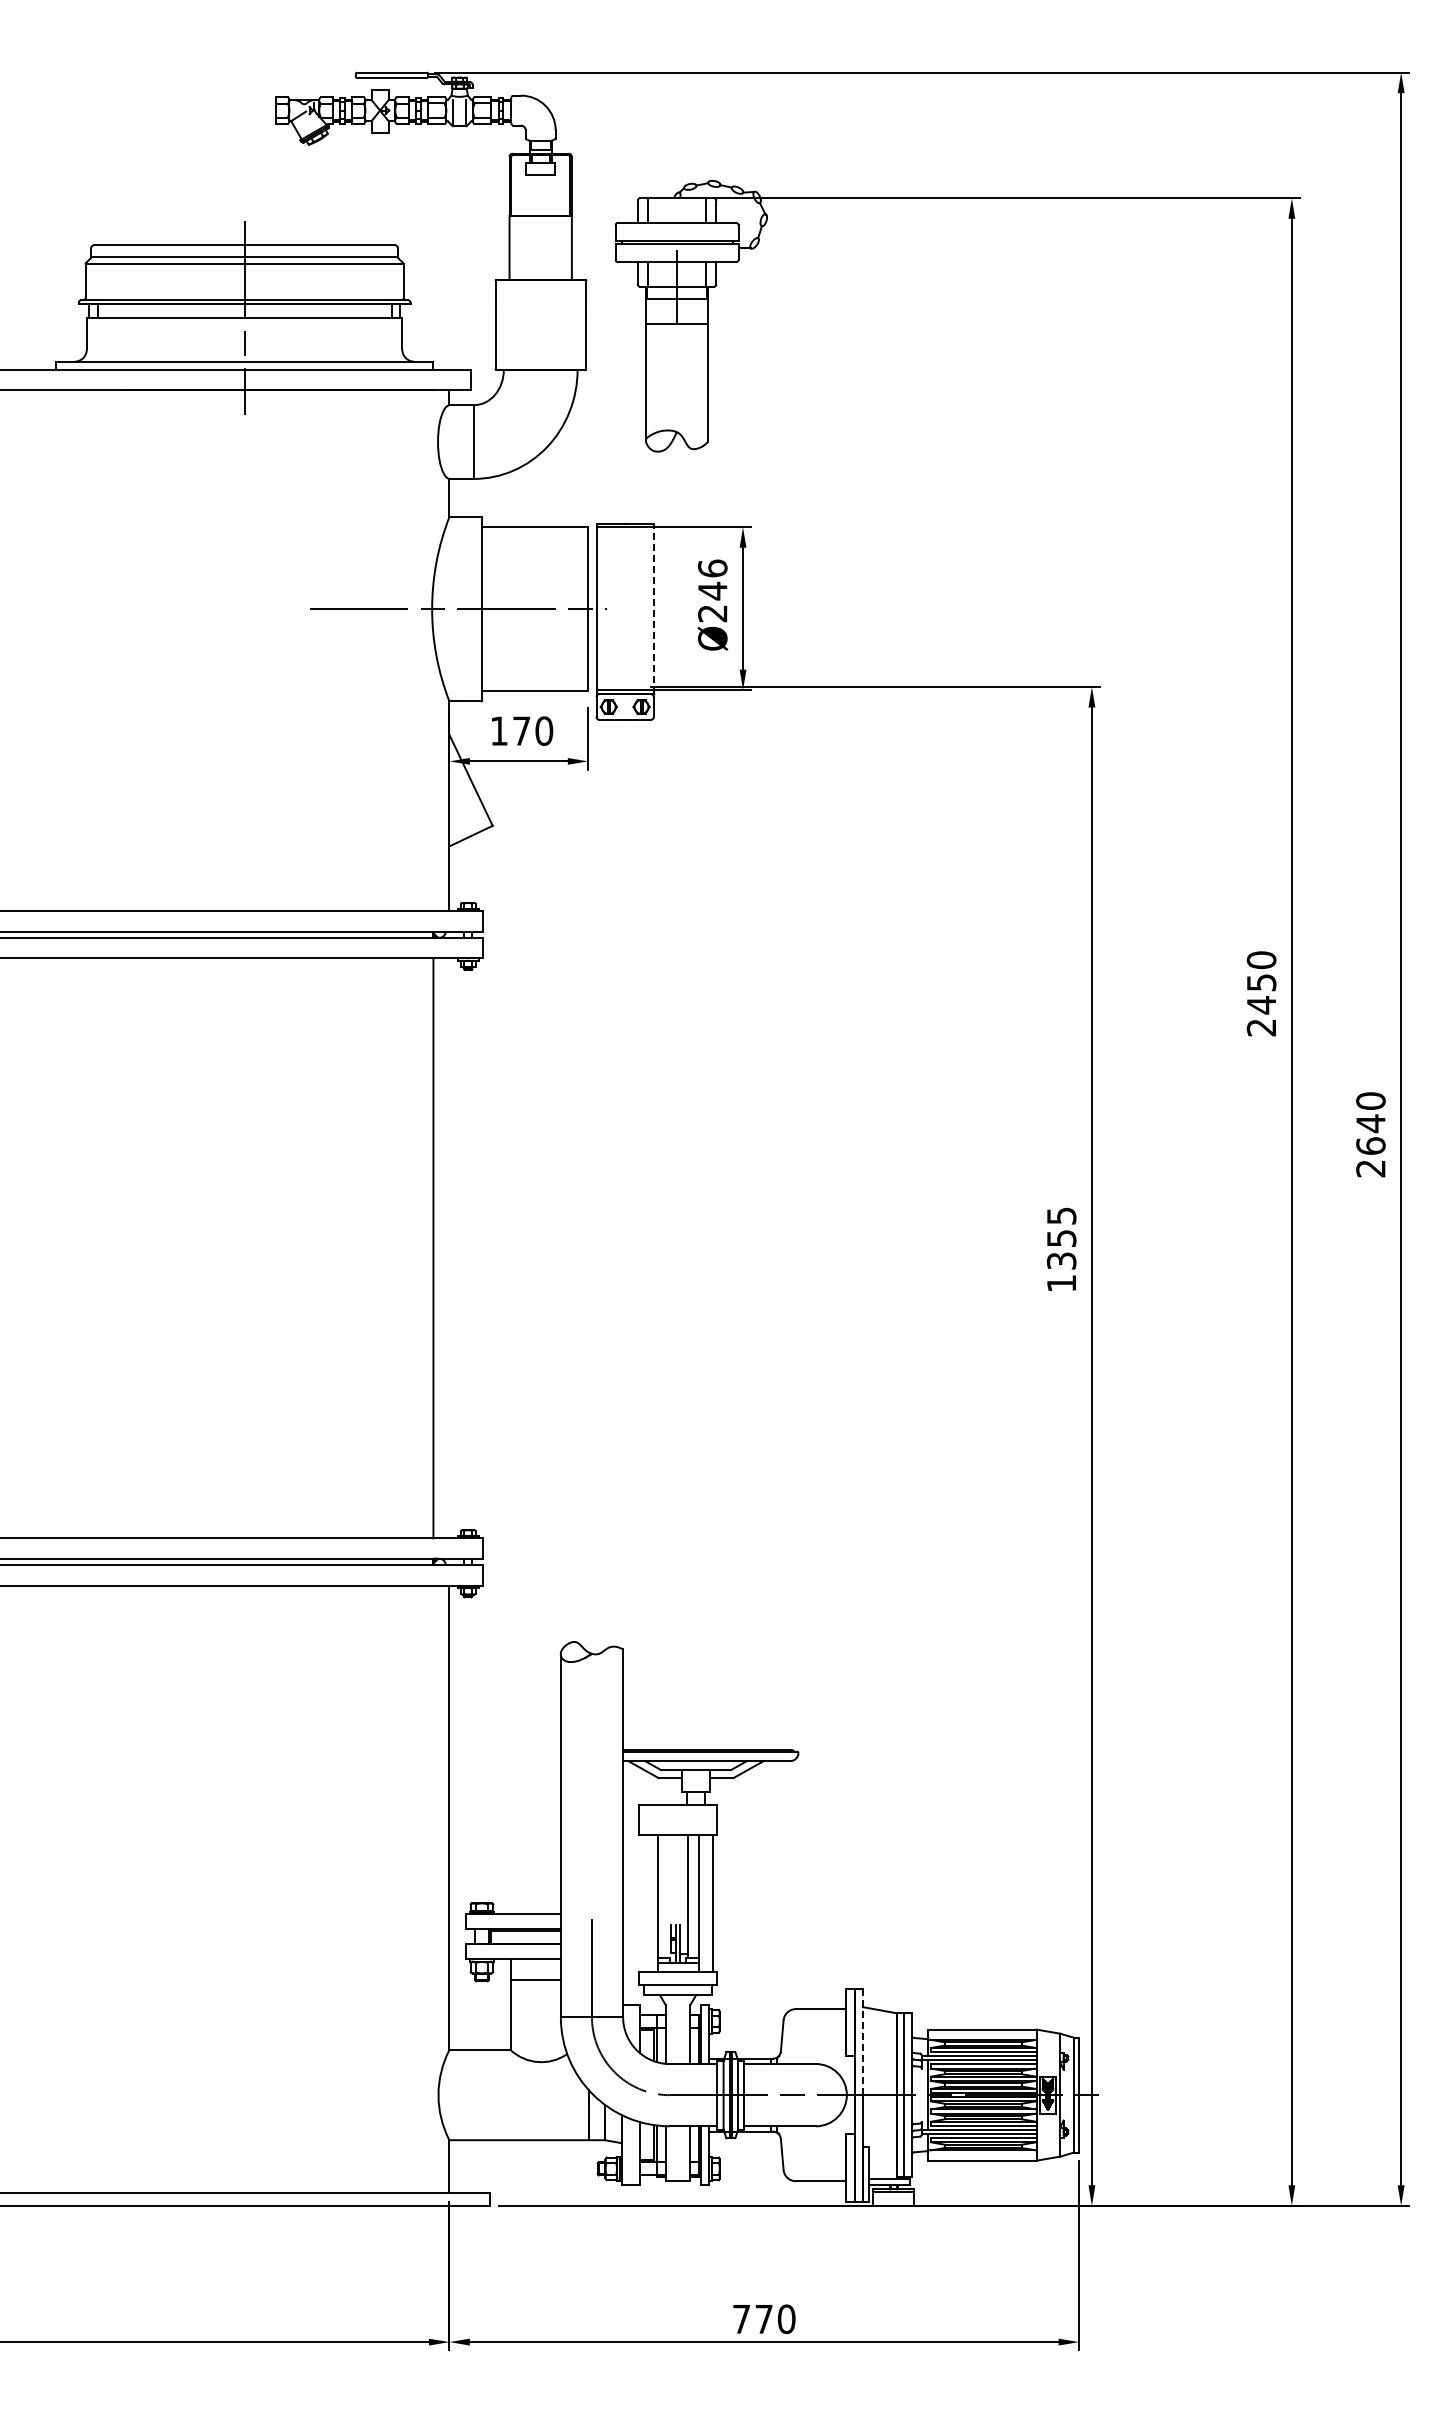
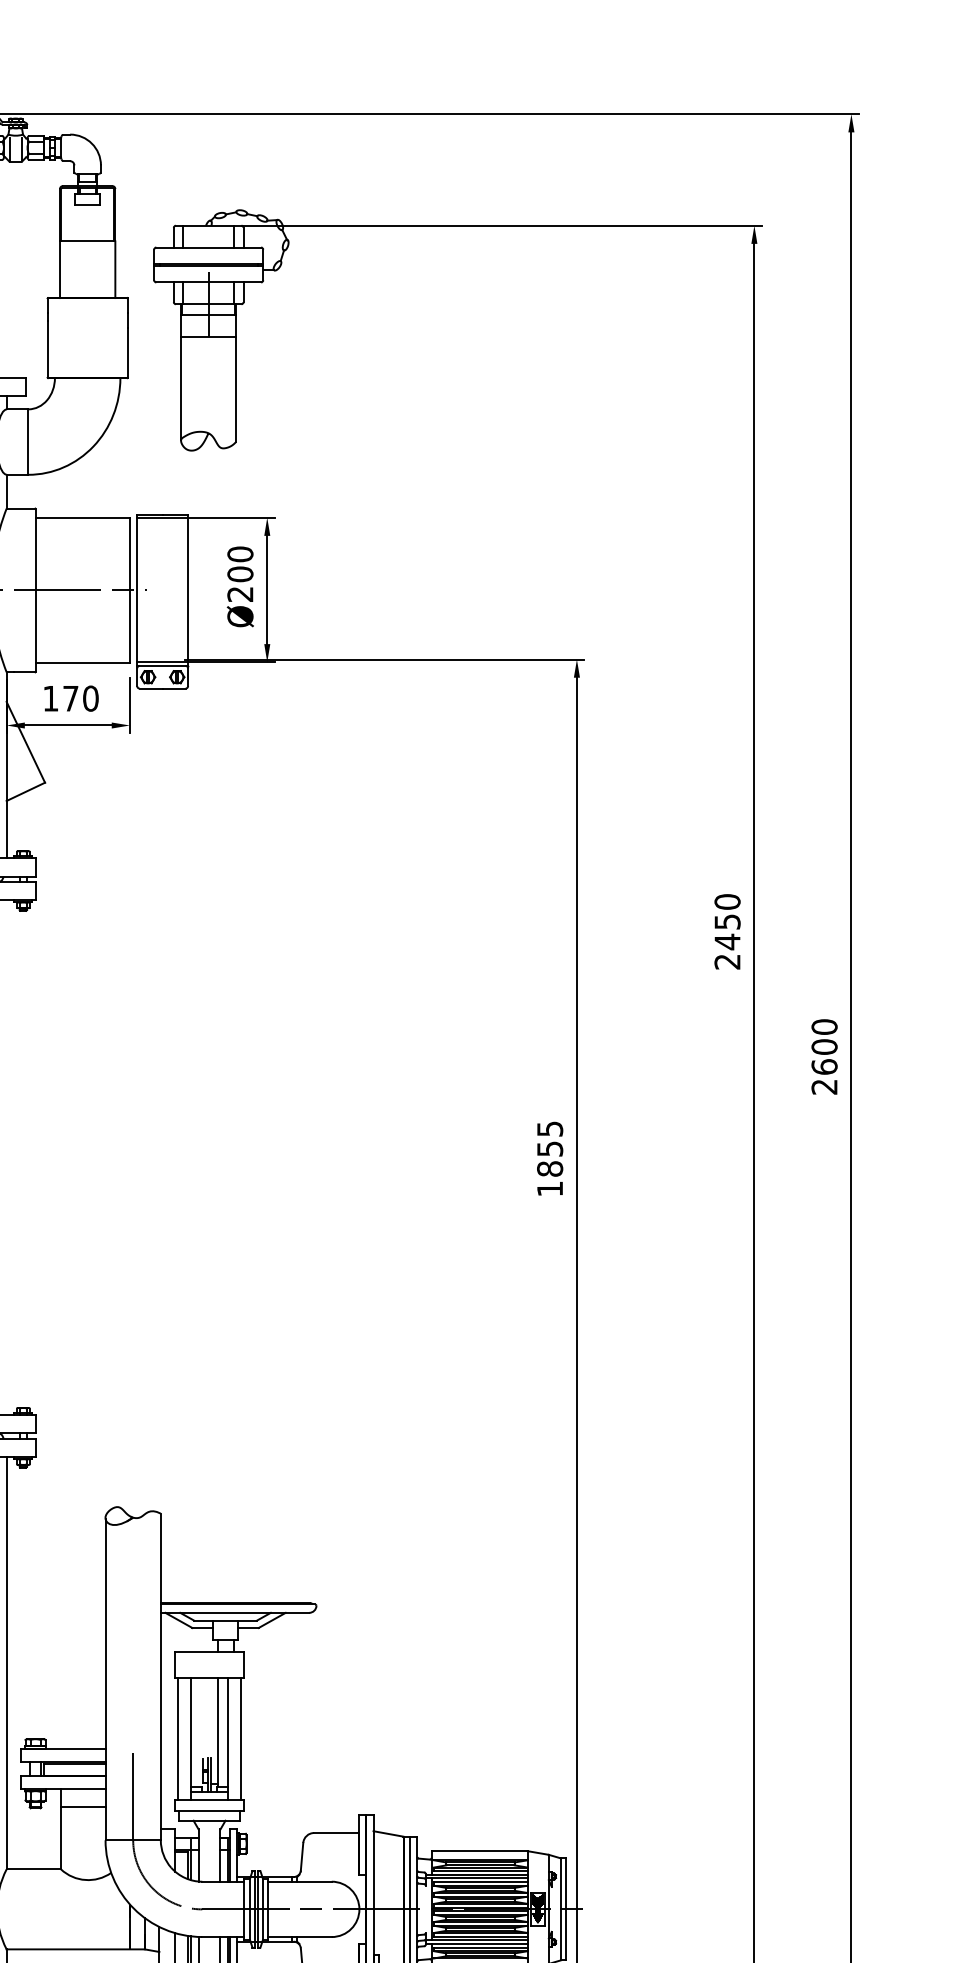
text: (712, 579) -> (240, 564), Ø246 -> Ø200
line: (653, 608) -> (187, 589), dashed -> solid
text: (1370, 1123) -> (824, 1046), 2640 -> 2600
text: (1061, 1260) -> (549, 1168), 1355 -> 1855
line: (642, 1903) -> (178, 1739), added
line: (862, 2041) -> (373, 1861), dashed -> solid

